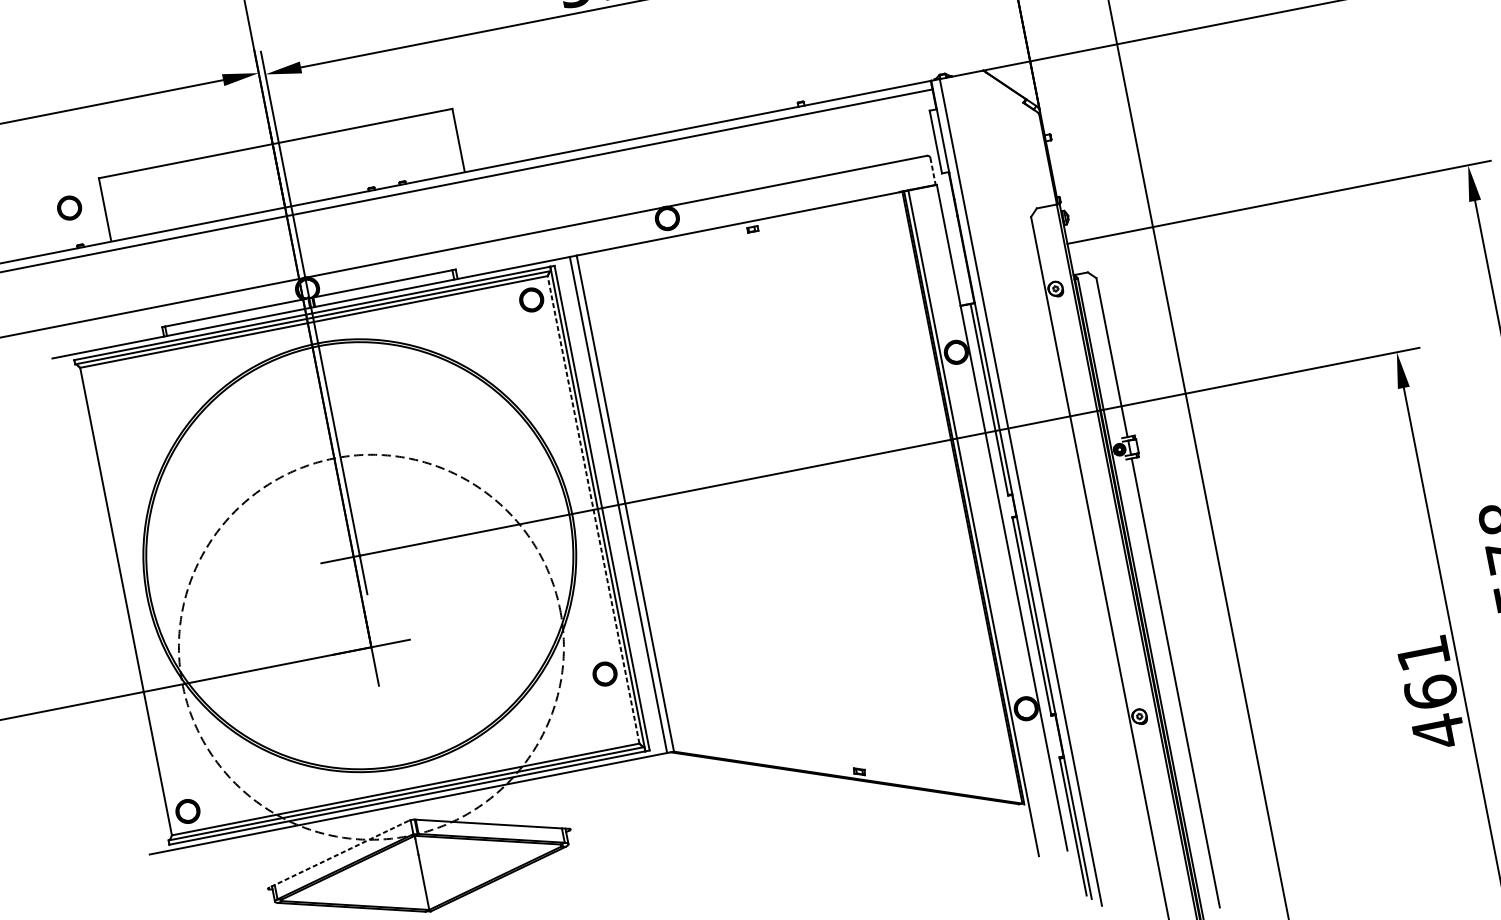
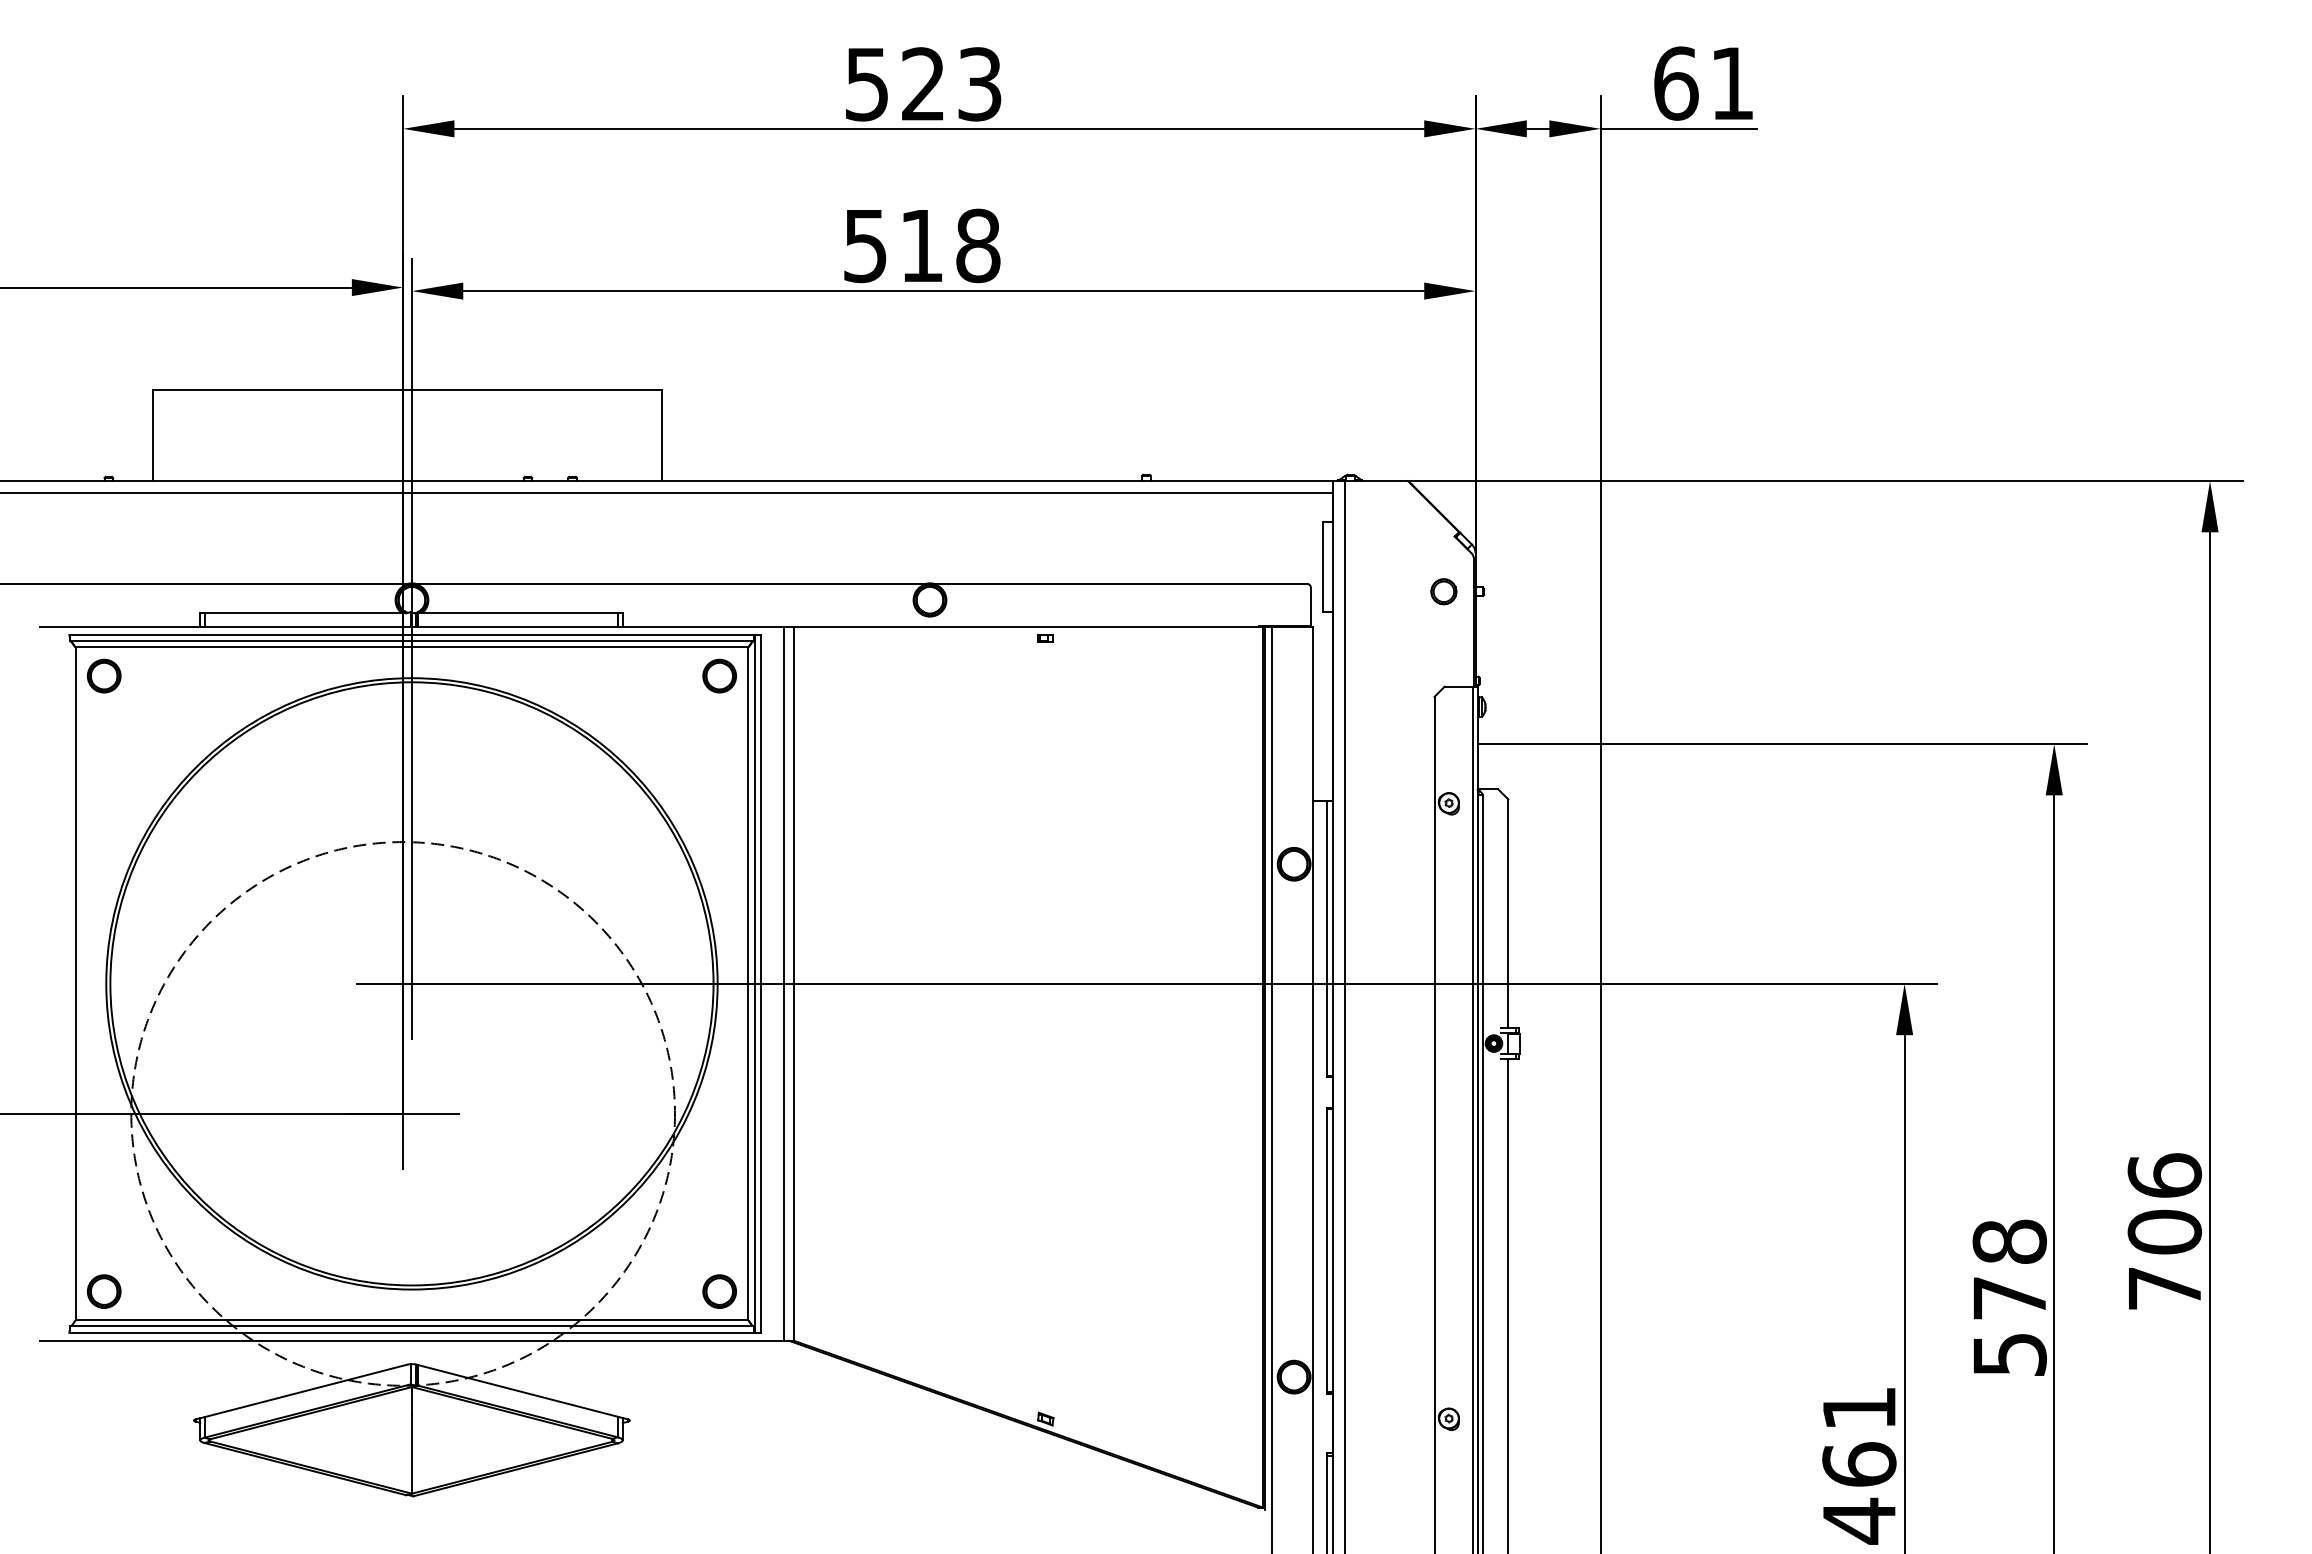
part: (1023, 142) -> (1443, 591), added
line: (932, 171) -> (1310, 607), dashed -> solid
part: (69, 207) -> (104, 675), moved
line: (593, 509) -> (748, 983), dashed -> solid
part: (604, 674) -> (719, 1291), moved
line: (338, 854) -> (301, 1392), dashed -> solid

